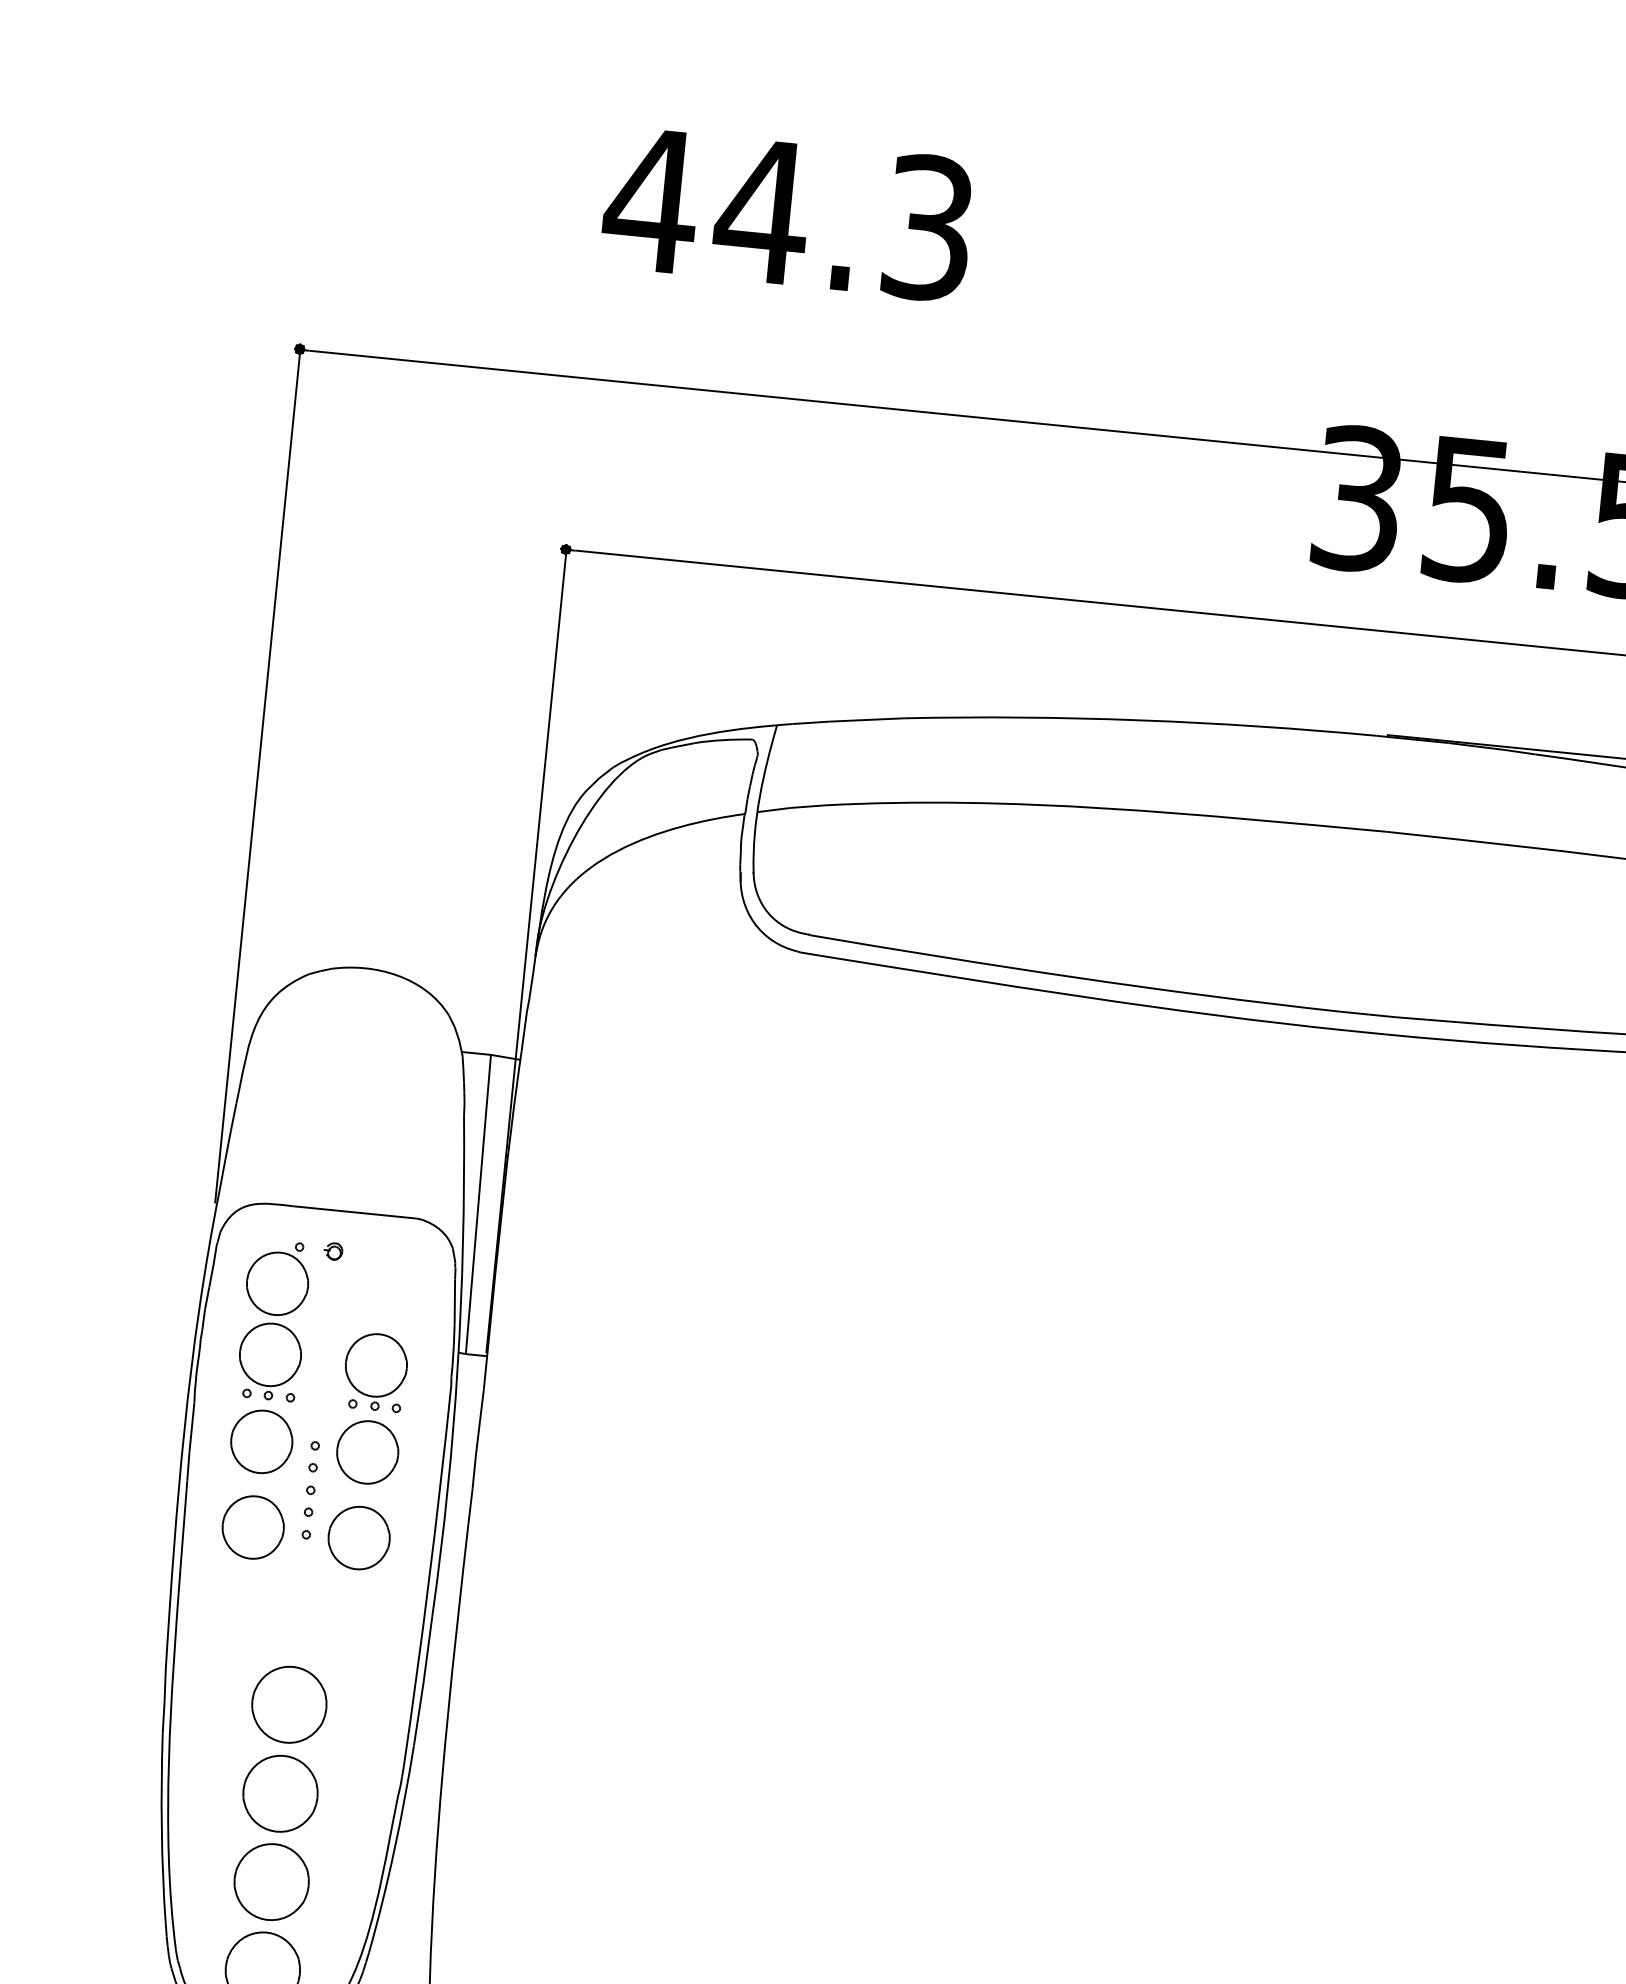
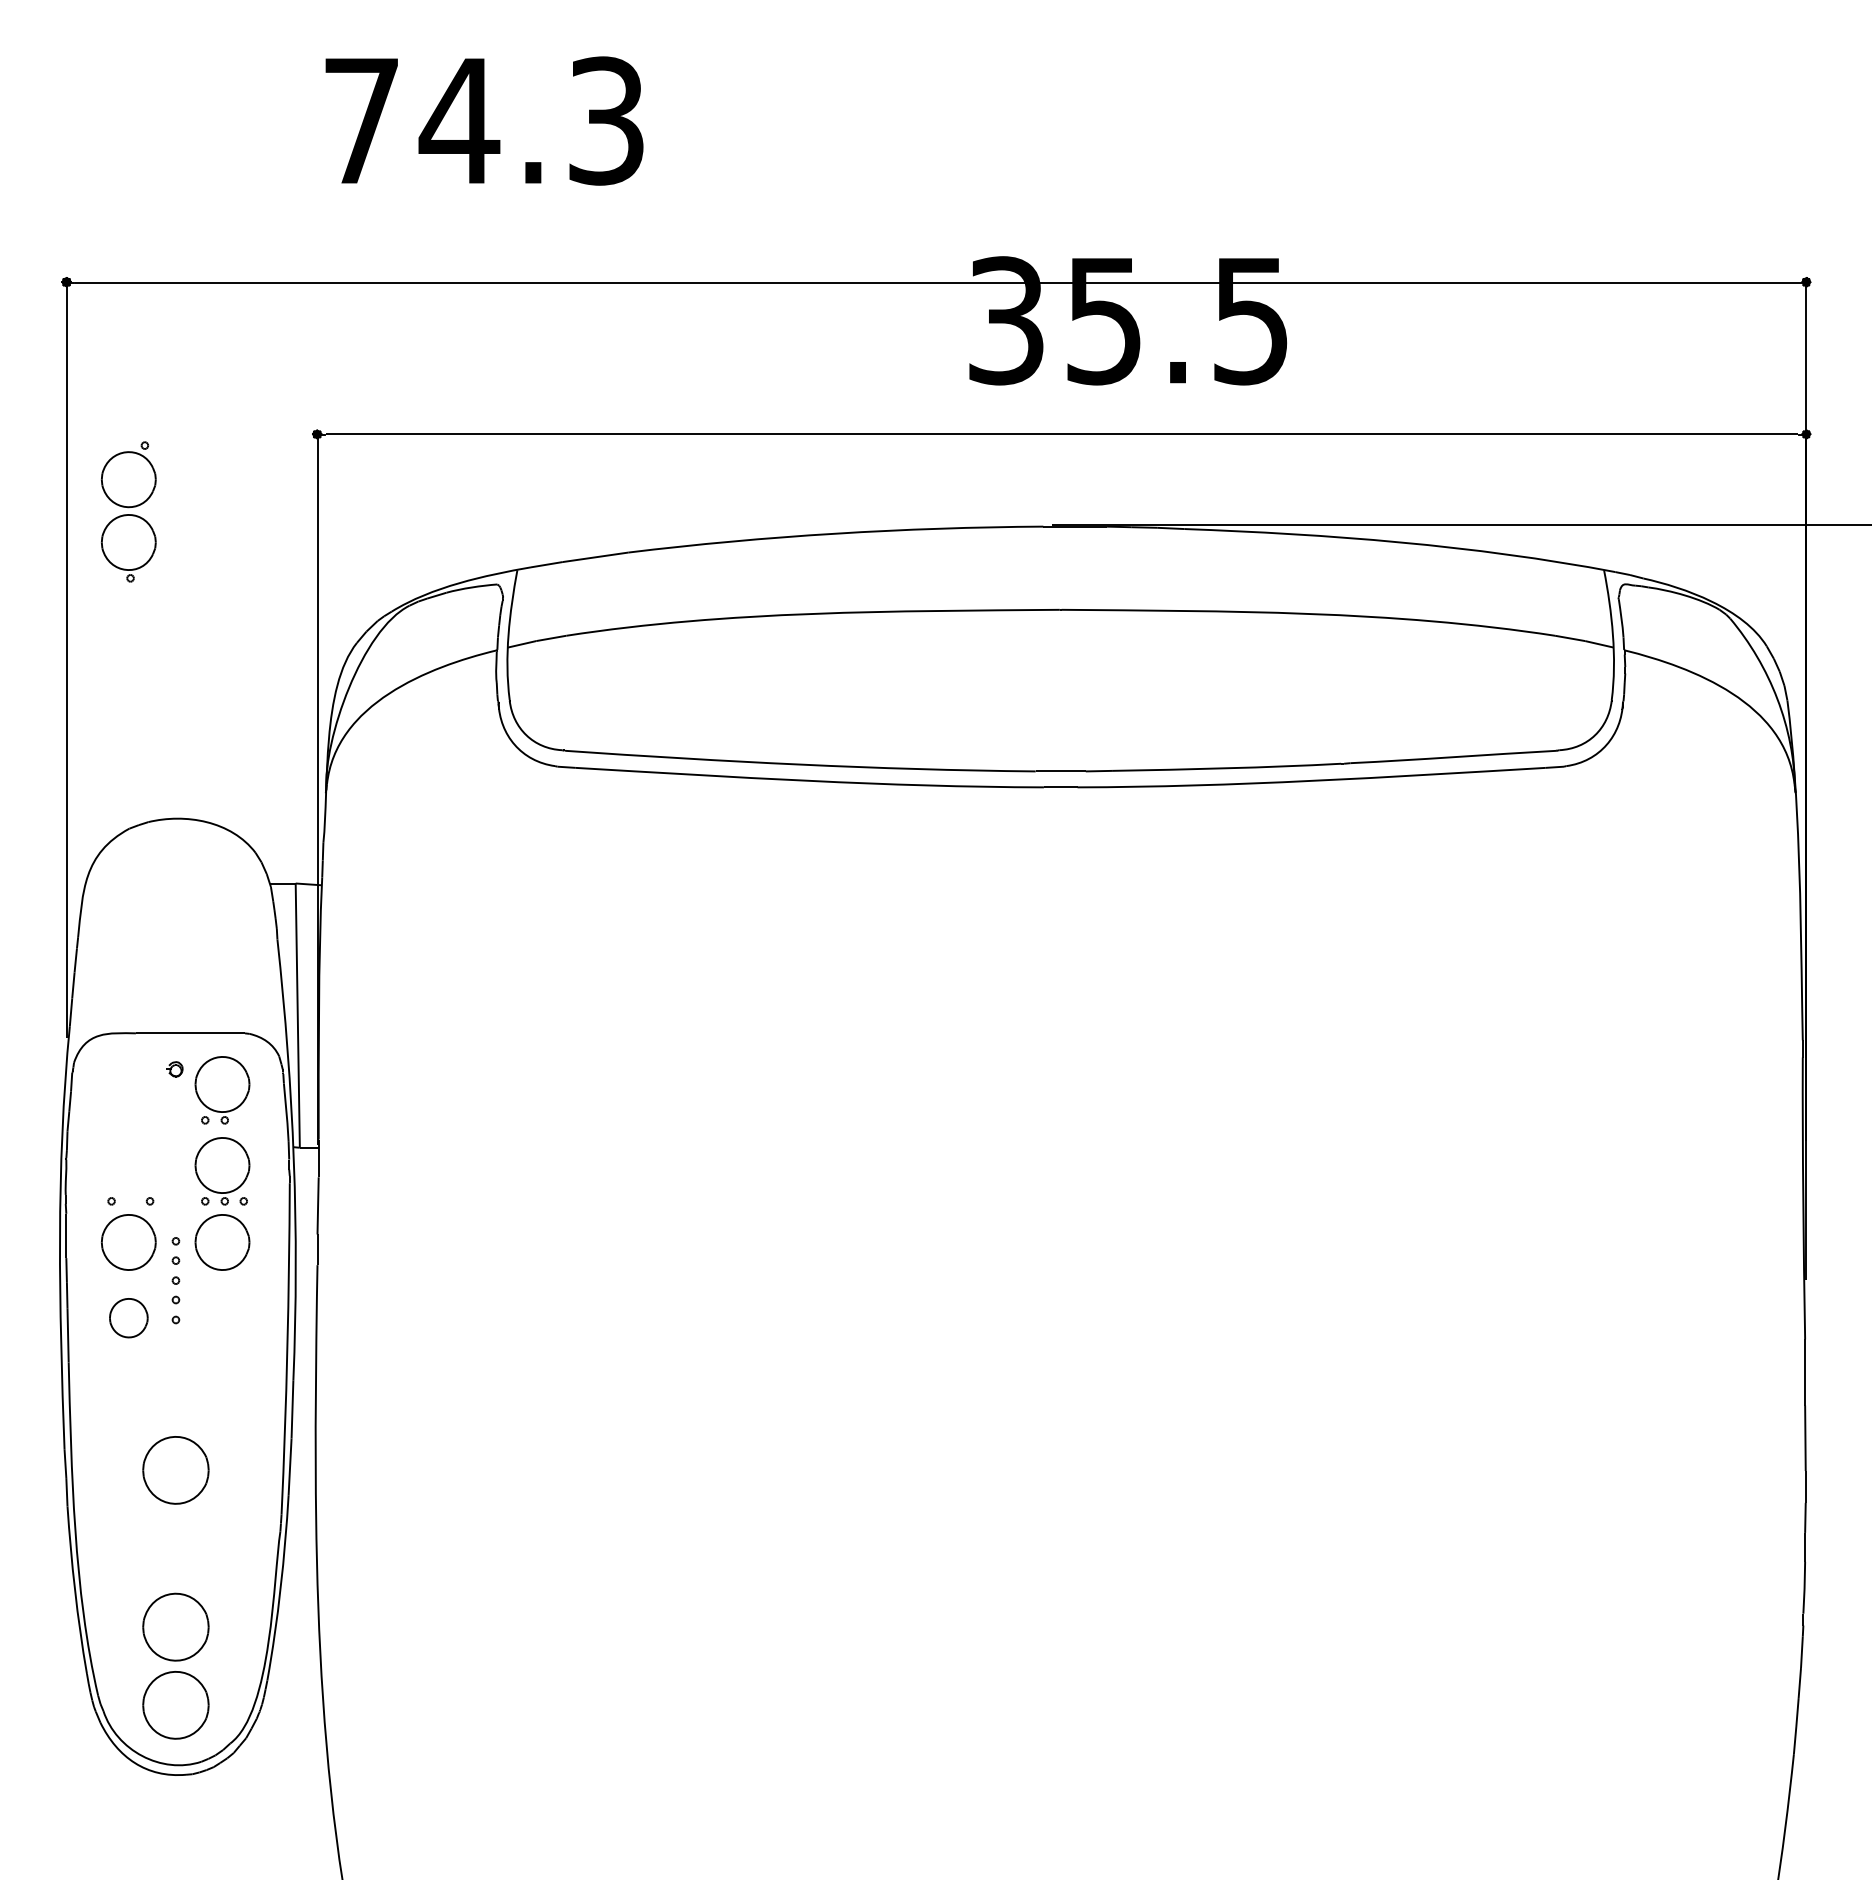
text: (651, 199) -> (361, 120), 44.3 -> 74.3
part: (384, 1280) -> (222, 1090), added
part: (273, 1319) -> (128, 511), moved
part: (252, 1526) -> (128, 1317), size x0.7
part: (359, 1537) -> (222, 1317), removed
part: (280, 1793) -> (175, 1548), removed

